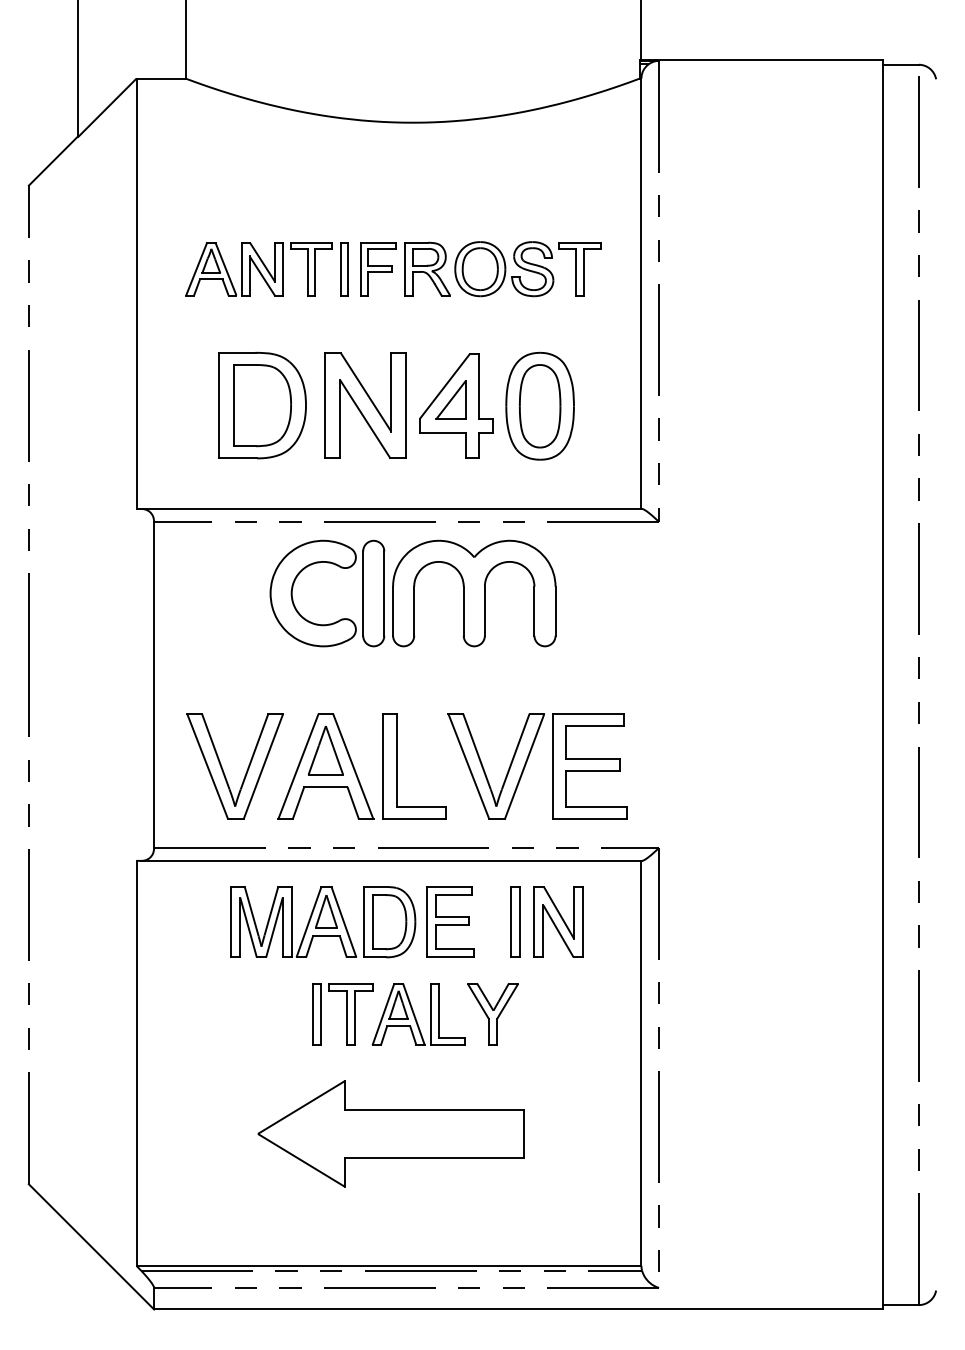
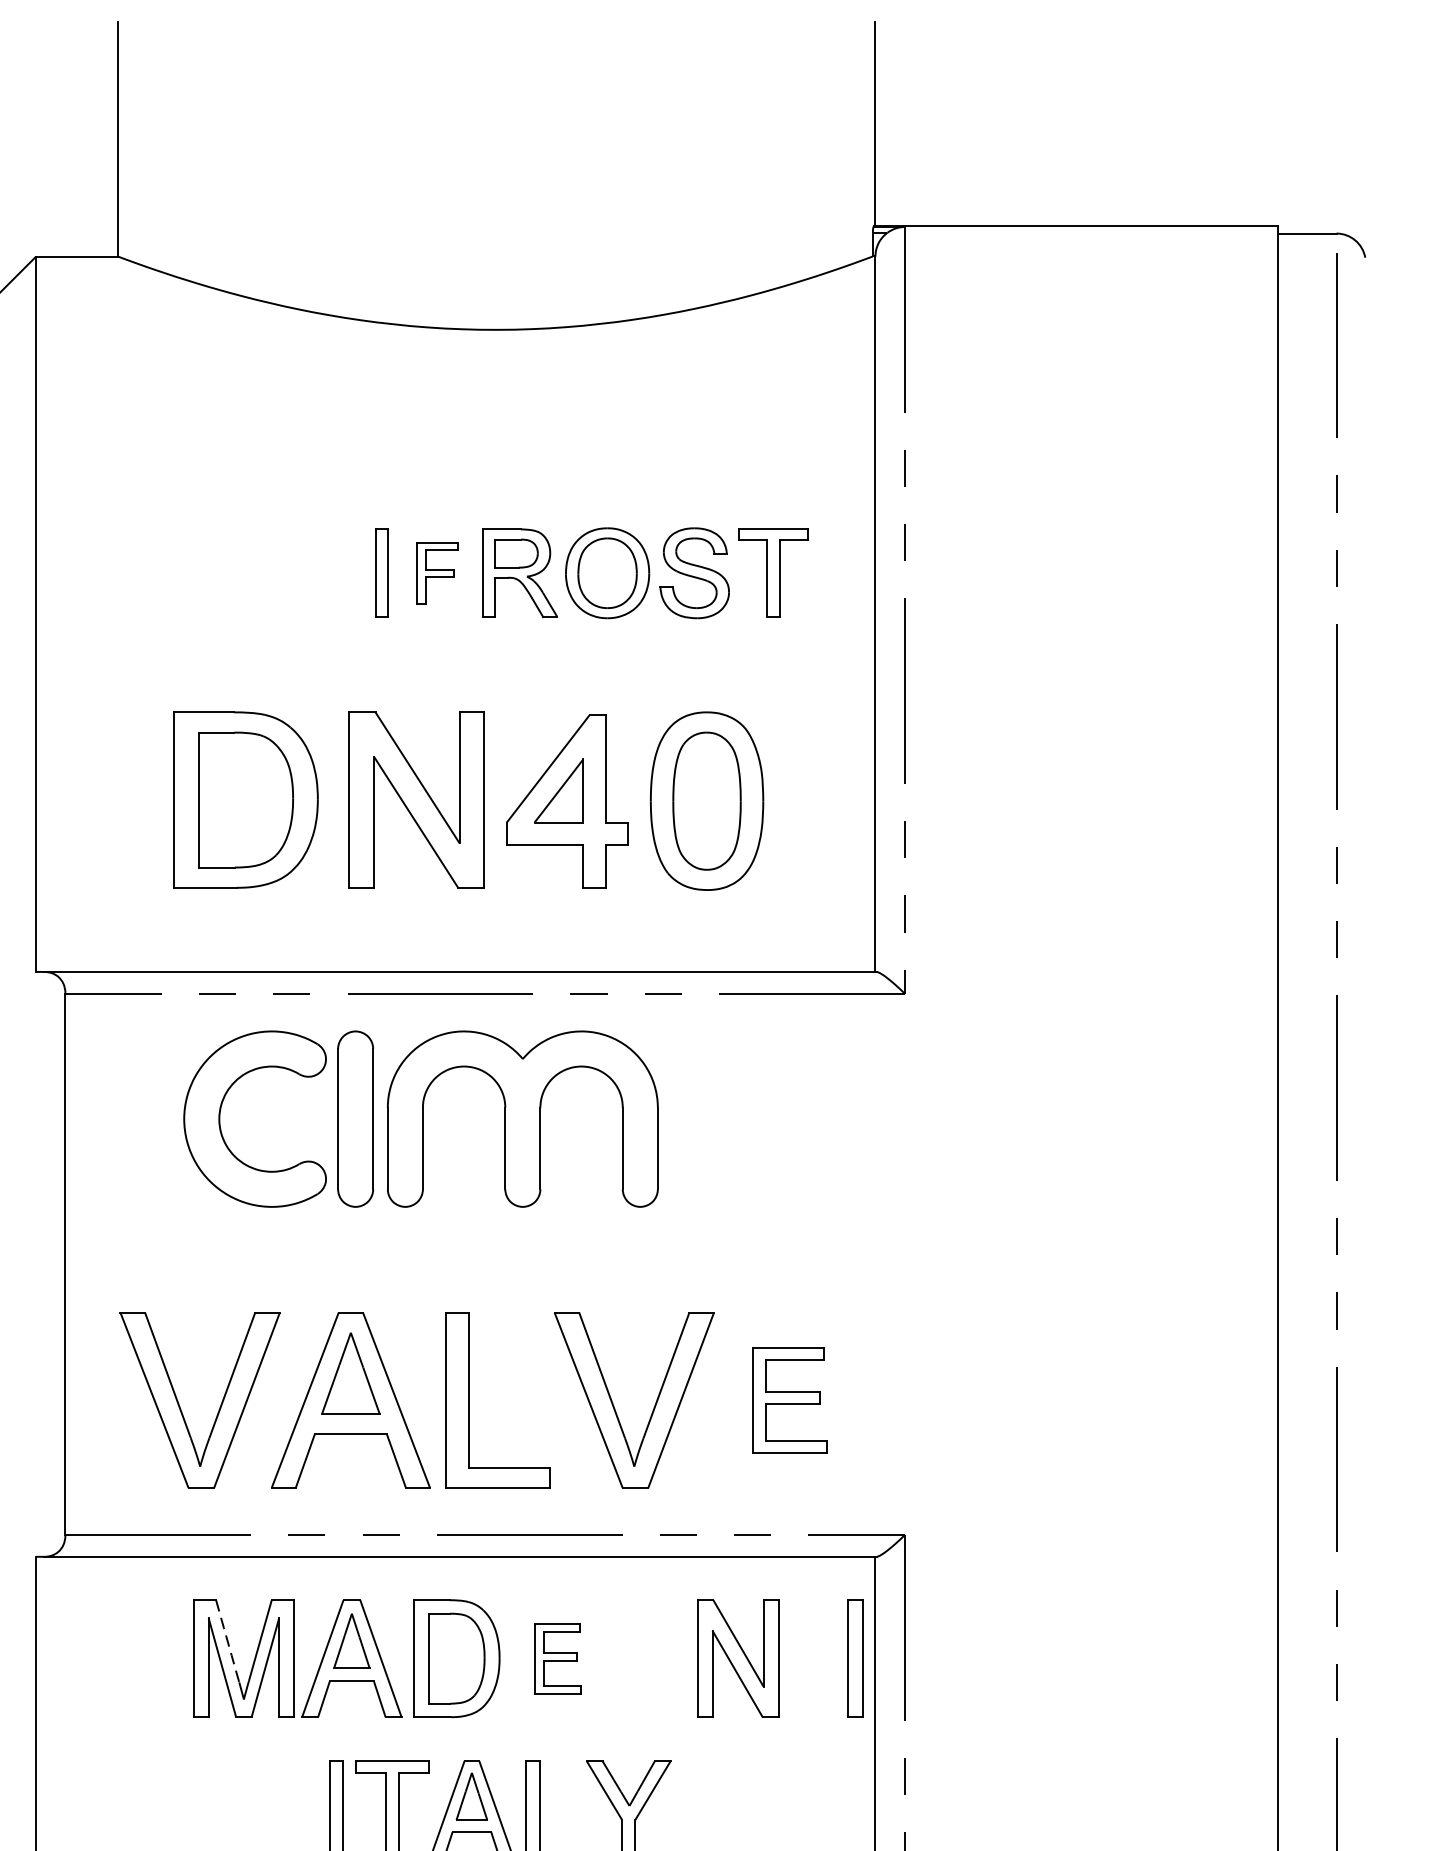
part: (258, 269) -> (238, 573), removed
part: (378, 269) -> (438, 573), size x0.7
part: (412, 593) -> (420, 1119), moved
part: (589, 766) -> (789, 1399), size x0.6
line: (251, 911) -> (227, 1640), solid -> dashed
part: (450, 921) -> (558, 1657), size x0.6
part: (515, 921) -> (855, 1657), moved

